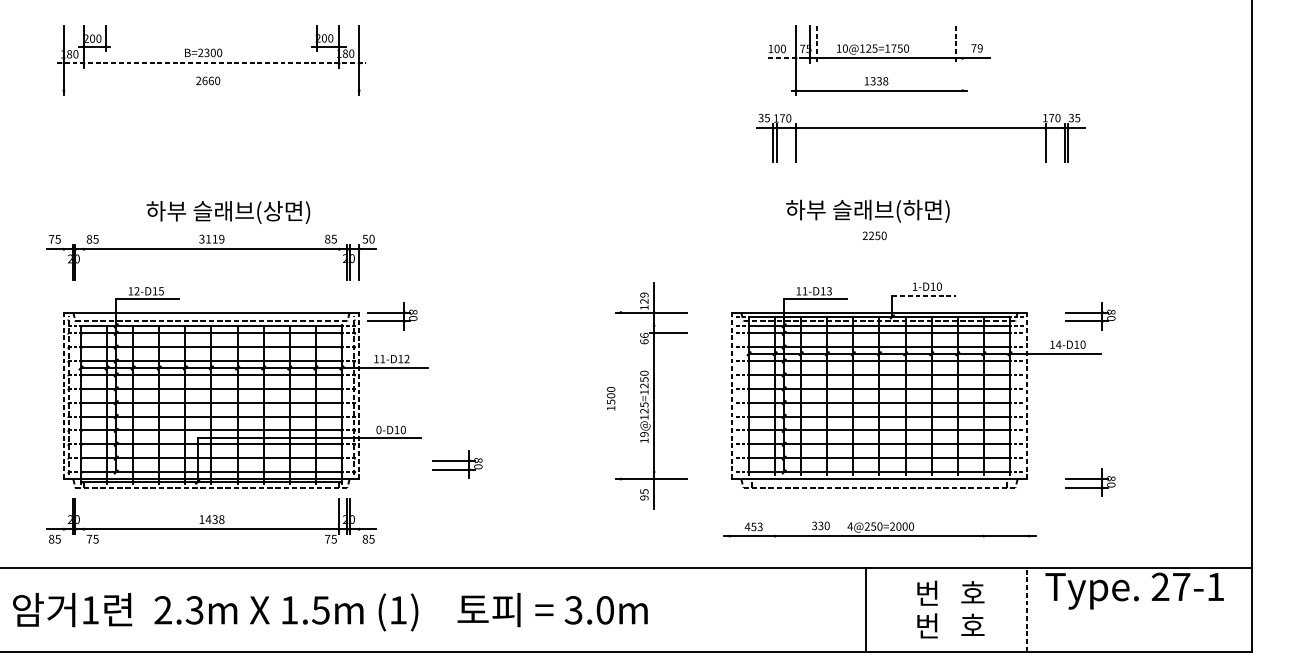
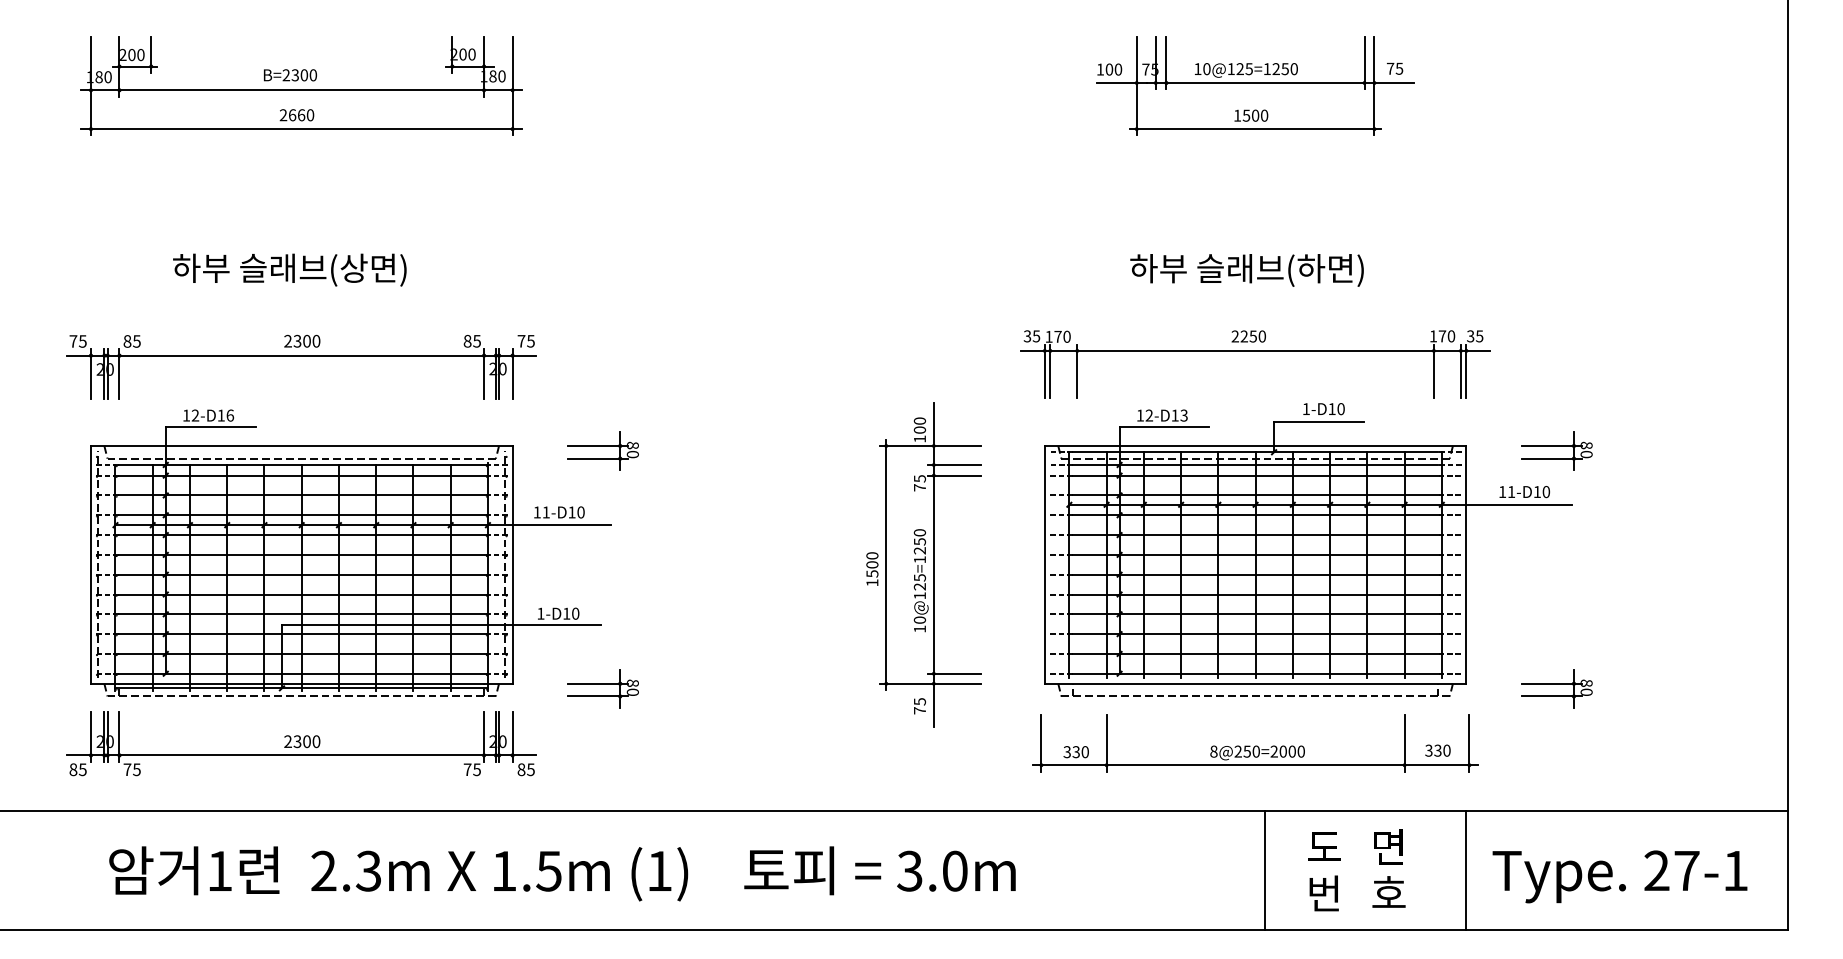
line: (817, 44) -> (1166, 63), dashed -> solid
line: (955, 44) -> (1364, 63), dashed -> solid
text: (893, 48) -> (1275, 68), 10@125=1750 -> 10@125=1250
text: (980, 48) -> (1399, 68), 79 -> 75
line: (785, 58) -> (1121, 83), dashed -> solid
line: (962, 60) -> (1374, 85), added
line: (212, 63) -> (302, 90), dashed -> solid
text: (879, 81) -> (1255, 115), 1338 -> 1500
line: (211, 90) -> (301, 129), added
part: (920, 128) -> (1255, 351), moved
text: (867, 211) -> (1246, 270), moved
text: (228, 212) -> (289, 269), moved
text: (212, 238) -> (302, 340), 3119 -> 2300
text: (368, 238) -> (525, 340), 50 -> 75
line: (63, 261) -> (90, 373), added
line: (83, 261) -> (119, 373), added
line: (339, 261) -> (484, 373), added
text: (161, 291) -> (230, 415), 12-D15 -> 12-D16
text: (804, 291) -> (1148, 415), 11-D13 -> 12-D13
line: (924, 296) -> (1319, 422), dashed -> solid
text: (644, 298) -> (920, 425), 129 -> 100
part: (391, 315) -> (602, 450), moved
line: (668, 326) -> (954, 465), added
text: (644, 338) -> (919, 483), 66 -> 75
text: (1058, 344) -> (1511, 491), 14-D10 -> 11-D10
text: (406, 359) -> (580, 512), 11-D12 -> 11-D10
line: (63, 395) -> (90, 564), dashed -> solid
line: (359, 395) -> (512, 564), dashed -> solid
line: (620, 395) -> (886, 564), added
line: (731, 395) -> (1044, 564), dashed -> solid
line: (1027, 395) -> (1466, 564), dashed -> solid
text: (378, 429) -> (540, 613), 0-D10 -> 1-D10
text: (644, 434) -> (919, 619), 19@125=1250 -> 10@125=1250
part: (457, 464) -> (602, 688), moved
line: (668, 471) -> (954, 673), added
text: (644, 497) -> (919, 710), 95 -> 75
line: (63, 515) -> (90, 736), added
line: (83, 515) -> (119, 736), added
line: (359, 515) -> (512, 736), added
text: (212, 519) -> (302, 741), 1438 -> 2300
line: (729, 520) -> (1041, 742), added
line: (775, 520) -> (1106, 742), added
line: (983, 520) -> (1404, 742), added
line: (1029, 520) -> (1469, 742), added
text: (820, 525) -> (1437, 750), moved
text: (849, 526) -> (1213, 751), 4@250=2000 -> 8@250=2000
text: (753, 527) -> (1075, 752), 453 -> 330
text: (1134, 590) -> (1619, 876), moved
text: (950, 593) -> (1356, 846), 번   호 -> 도   면
line: (865, 609) -> (1264, 870), moved
line: (1026, 609) -> (1465, 870), dashed -> solid
text: (330, 611) -> (562, 873), moved

